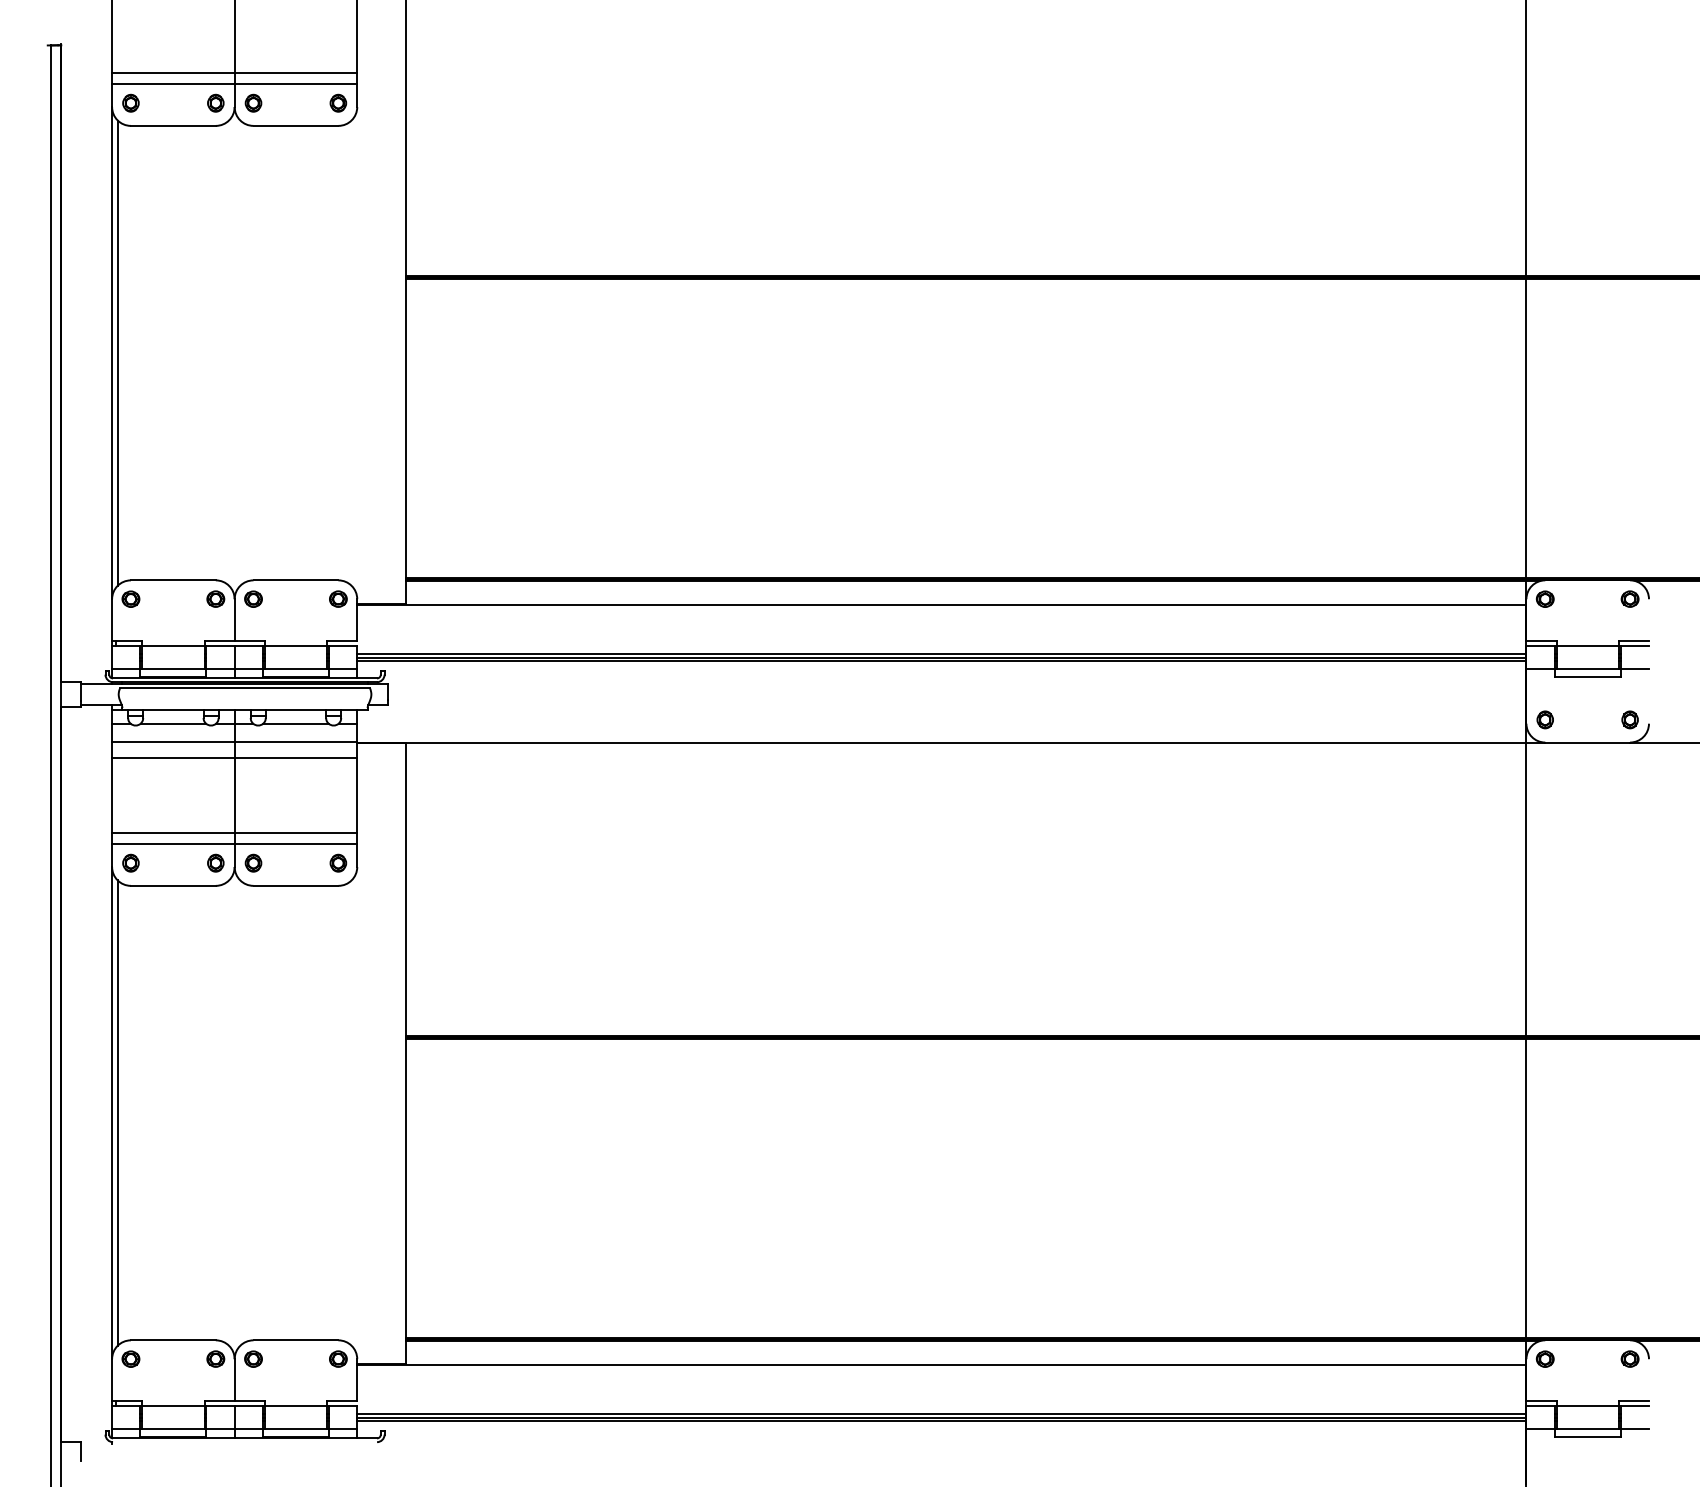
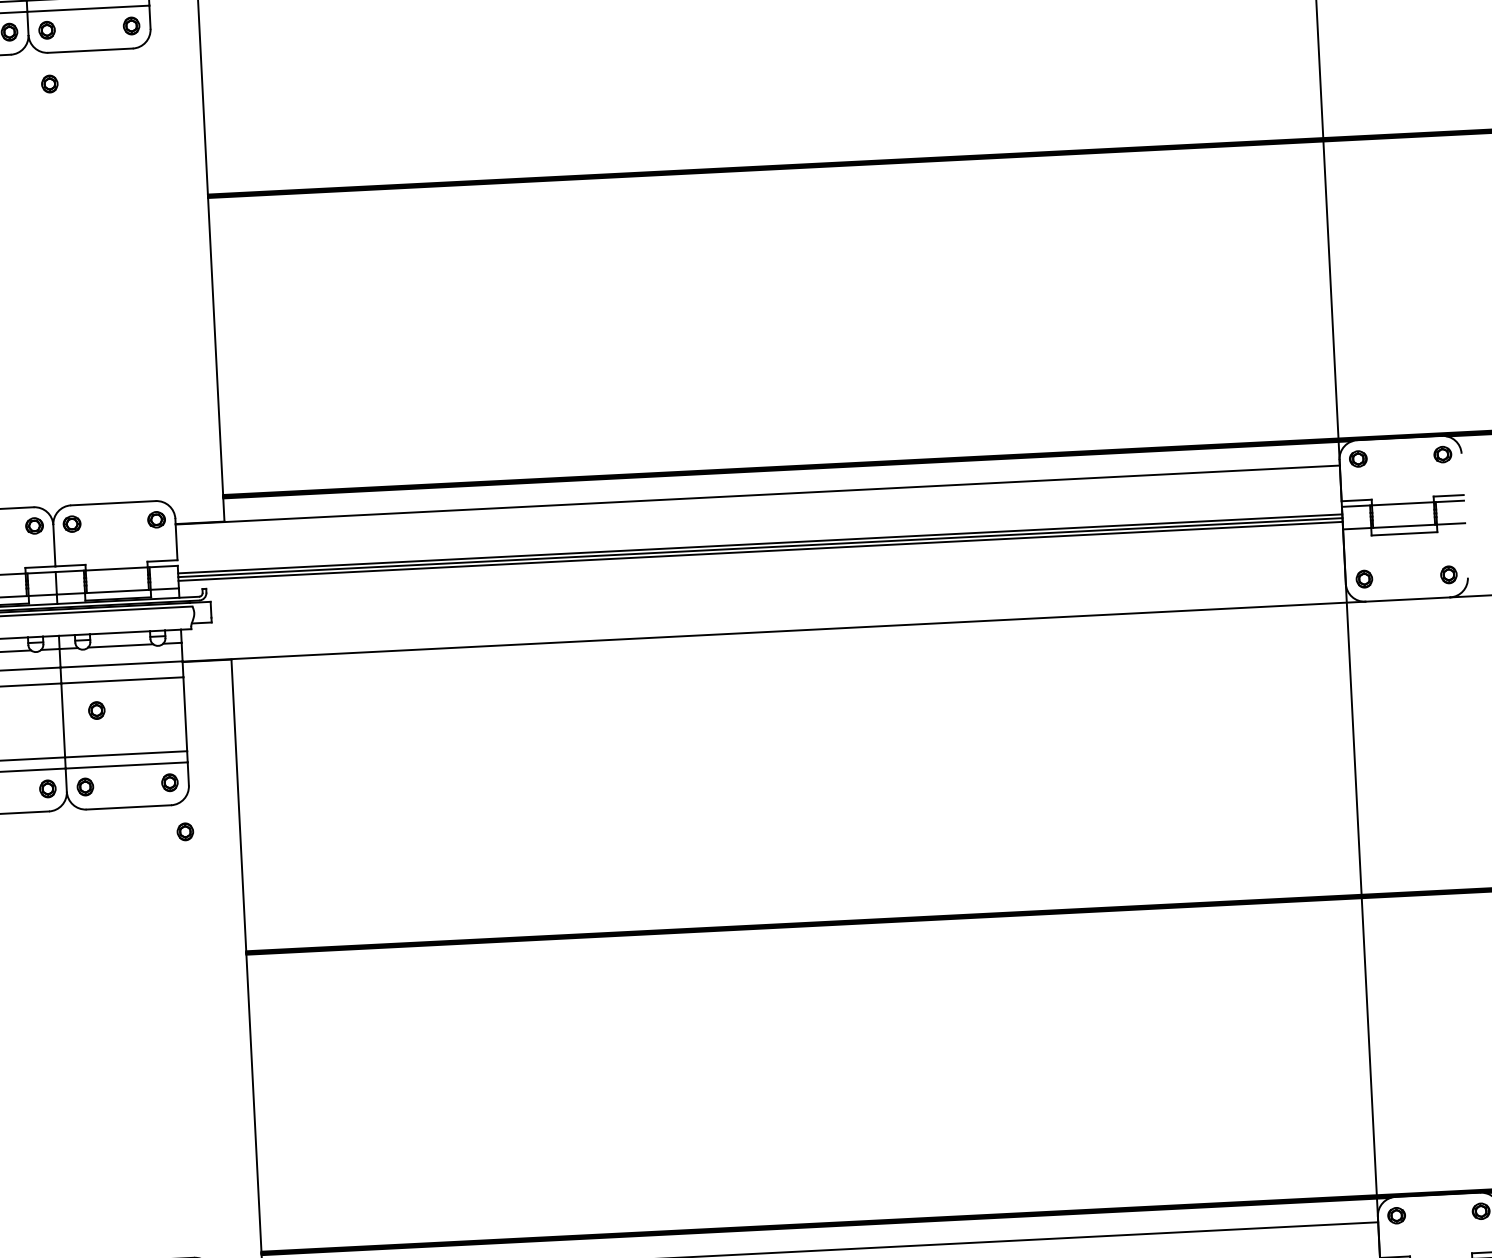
part: (253, 156) -> (49, 83), added
part: (268, 786) -> (96, 709), added
part: (351, 912) -> (185, 831), added

